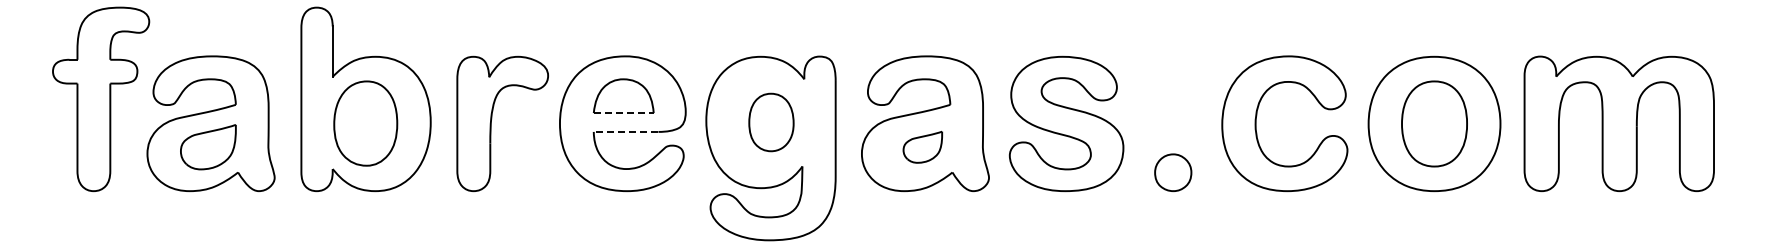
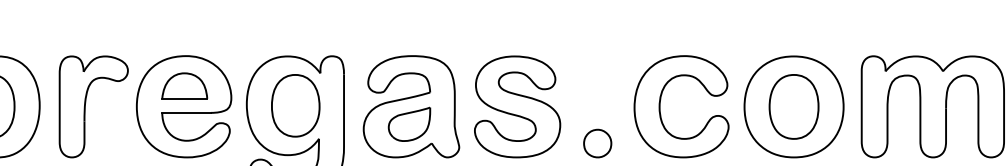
line: (623, 113) -> (184, 99), dashed -> solid
part: (771, 122) -> (295, 105), size x1.43
line: (625, 131) -> (186, 112), dashed -> solid
part: (922, 147) -> (409, 124), size x1.43

